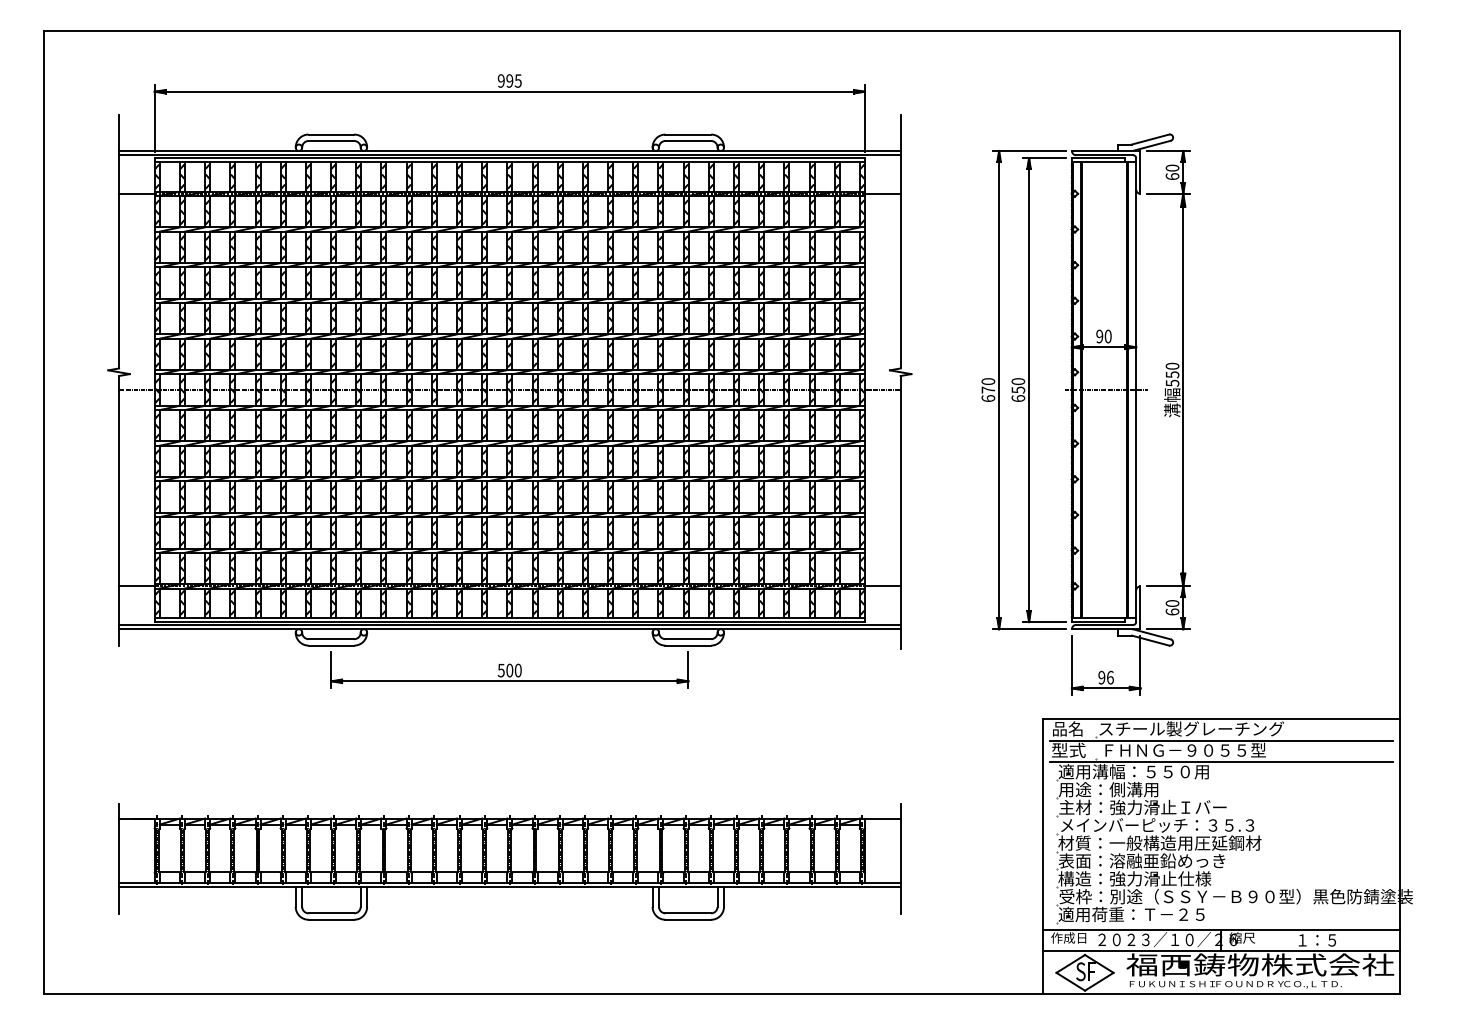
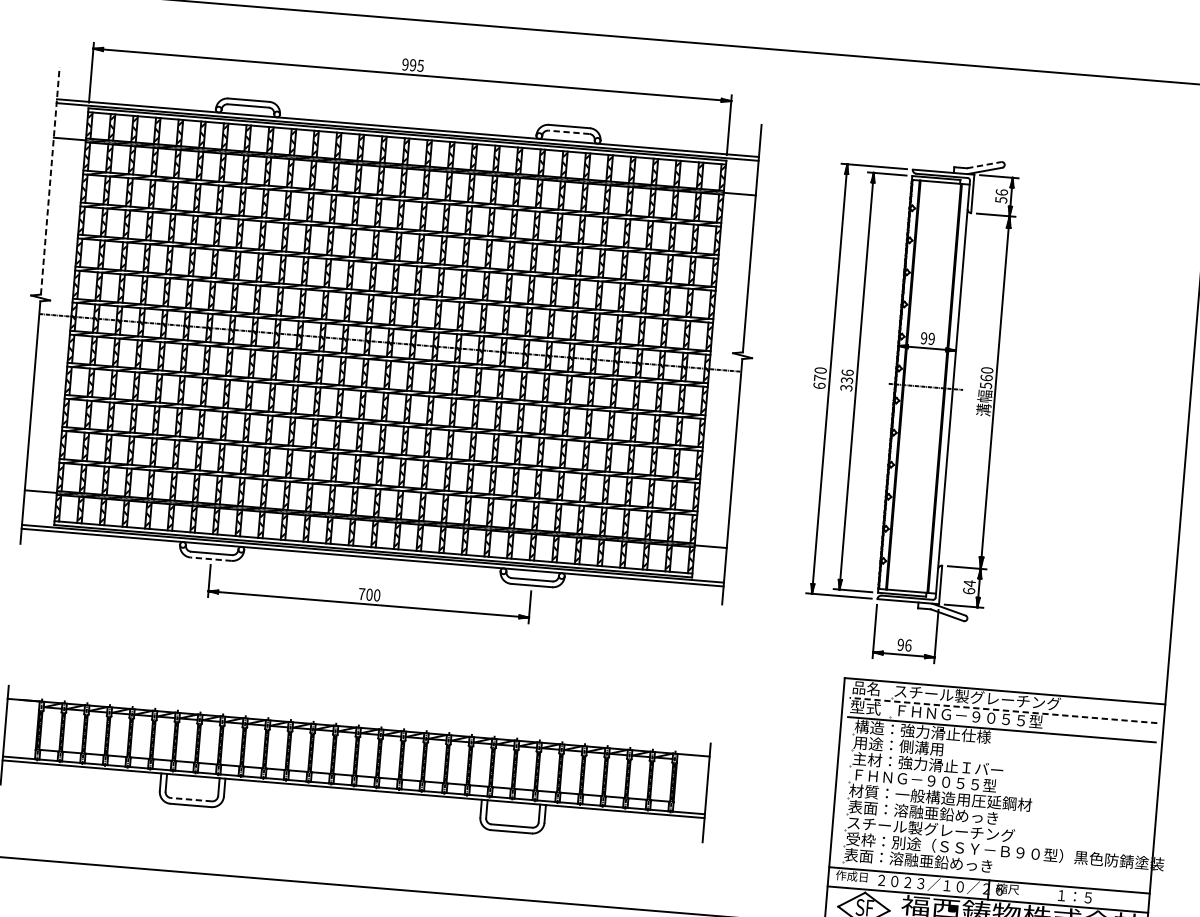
line: (1150, 139) -> (984, 165), solid -> dashed
line: (688, 140) -> (569, 131), solid -> dashed
text: (1172, 172) -> (1001, 196), 60 -> 56
line: (119, 241) -> (50, 180), solid -> dashed
text: (1107, 336) -> (931, 338), 90 -> 99
text: (1172, 374) -> (986, 377), 550 -> 560
text: (1018, 390) -> (847, 380), 650 -> 336
text: (1172, 603) -> (969, 583), 60 -> 64
line: (331, 645) -> (211, 559), solid -> dashed
text: (500, 670) -> (361, 594), 500 -> 700
line: (1220, 740) -> (1002, 710), solid -> dashed
text: (1133, 771) -> (922, 731), 適用溝幅：５５０用 -> 構造：強力滑止仕様
text: (1157, 824) -> (939, 780), メインバーピッチ：３５.３ -> ＦＨＮＧ－９０５５型
text: (1151, 878) -> (930, 828), 構造：強力滑止仕様 -> スチール製グレーチング
line: (331, 913) -> (191, 799), solid -> dashed
text: (1140, 914) -> (918, 860), 適用荷重：Ｔ－２５ -> 表面：溶融亜鉛めっき

